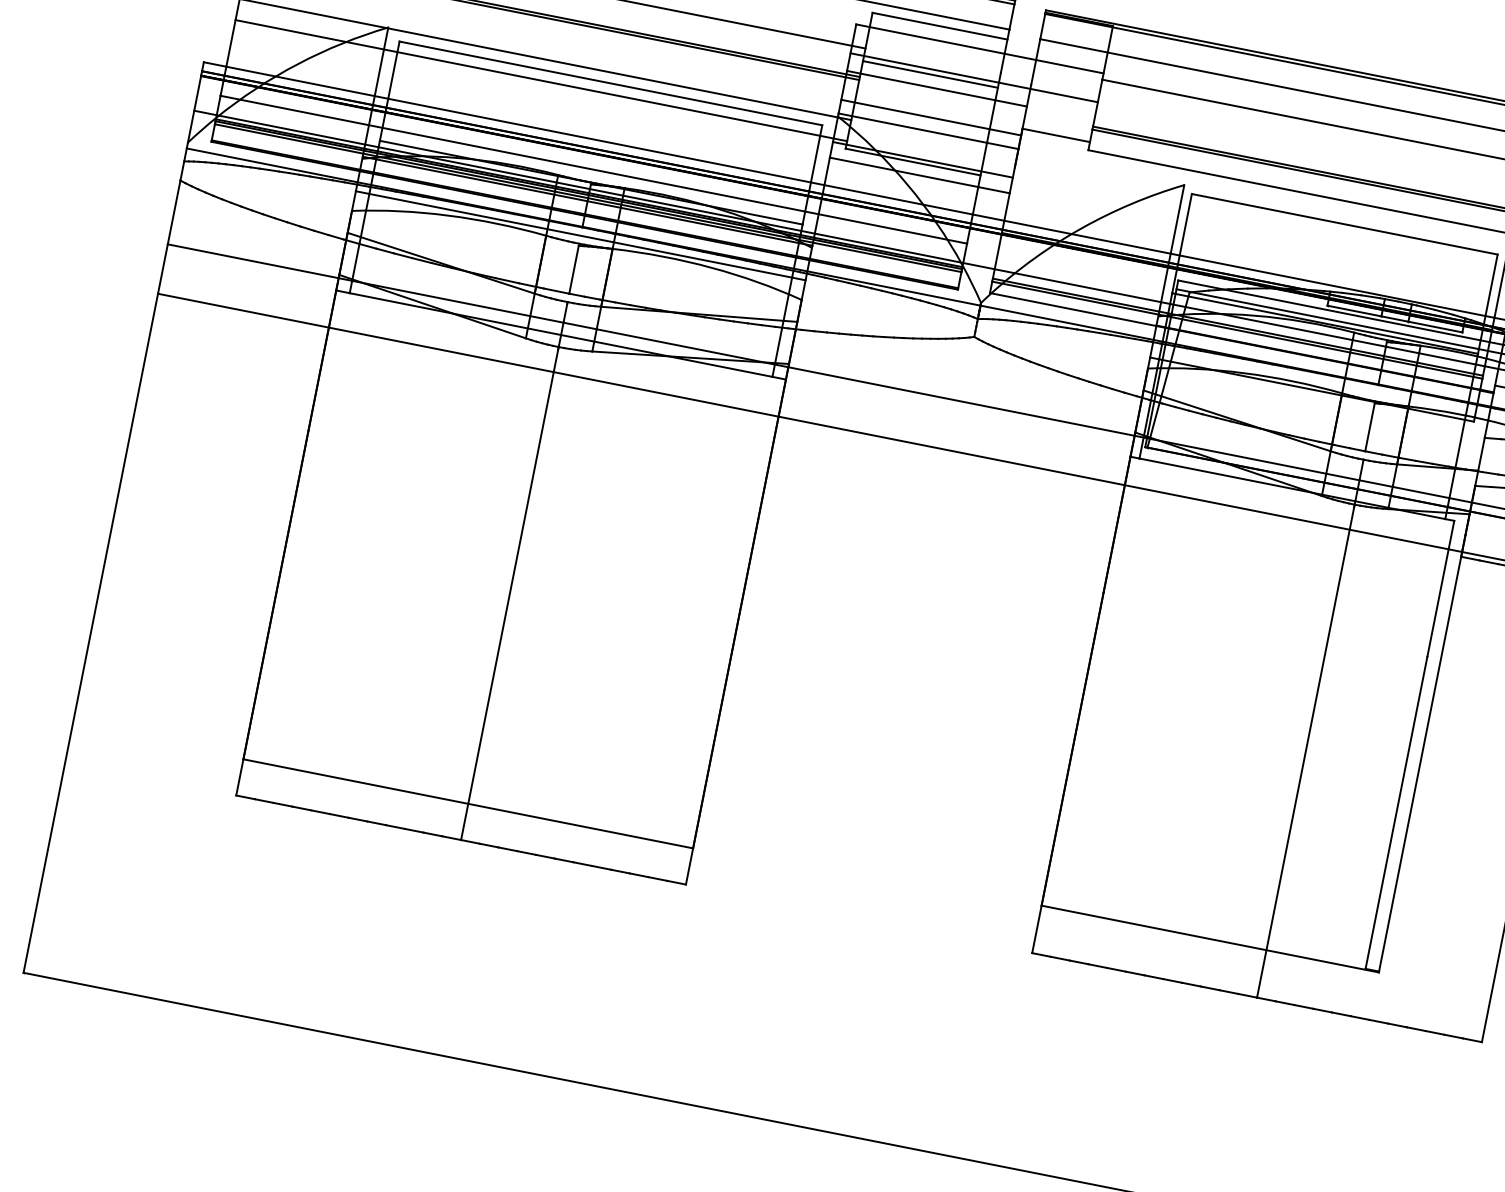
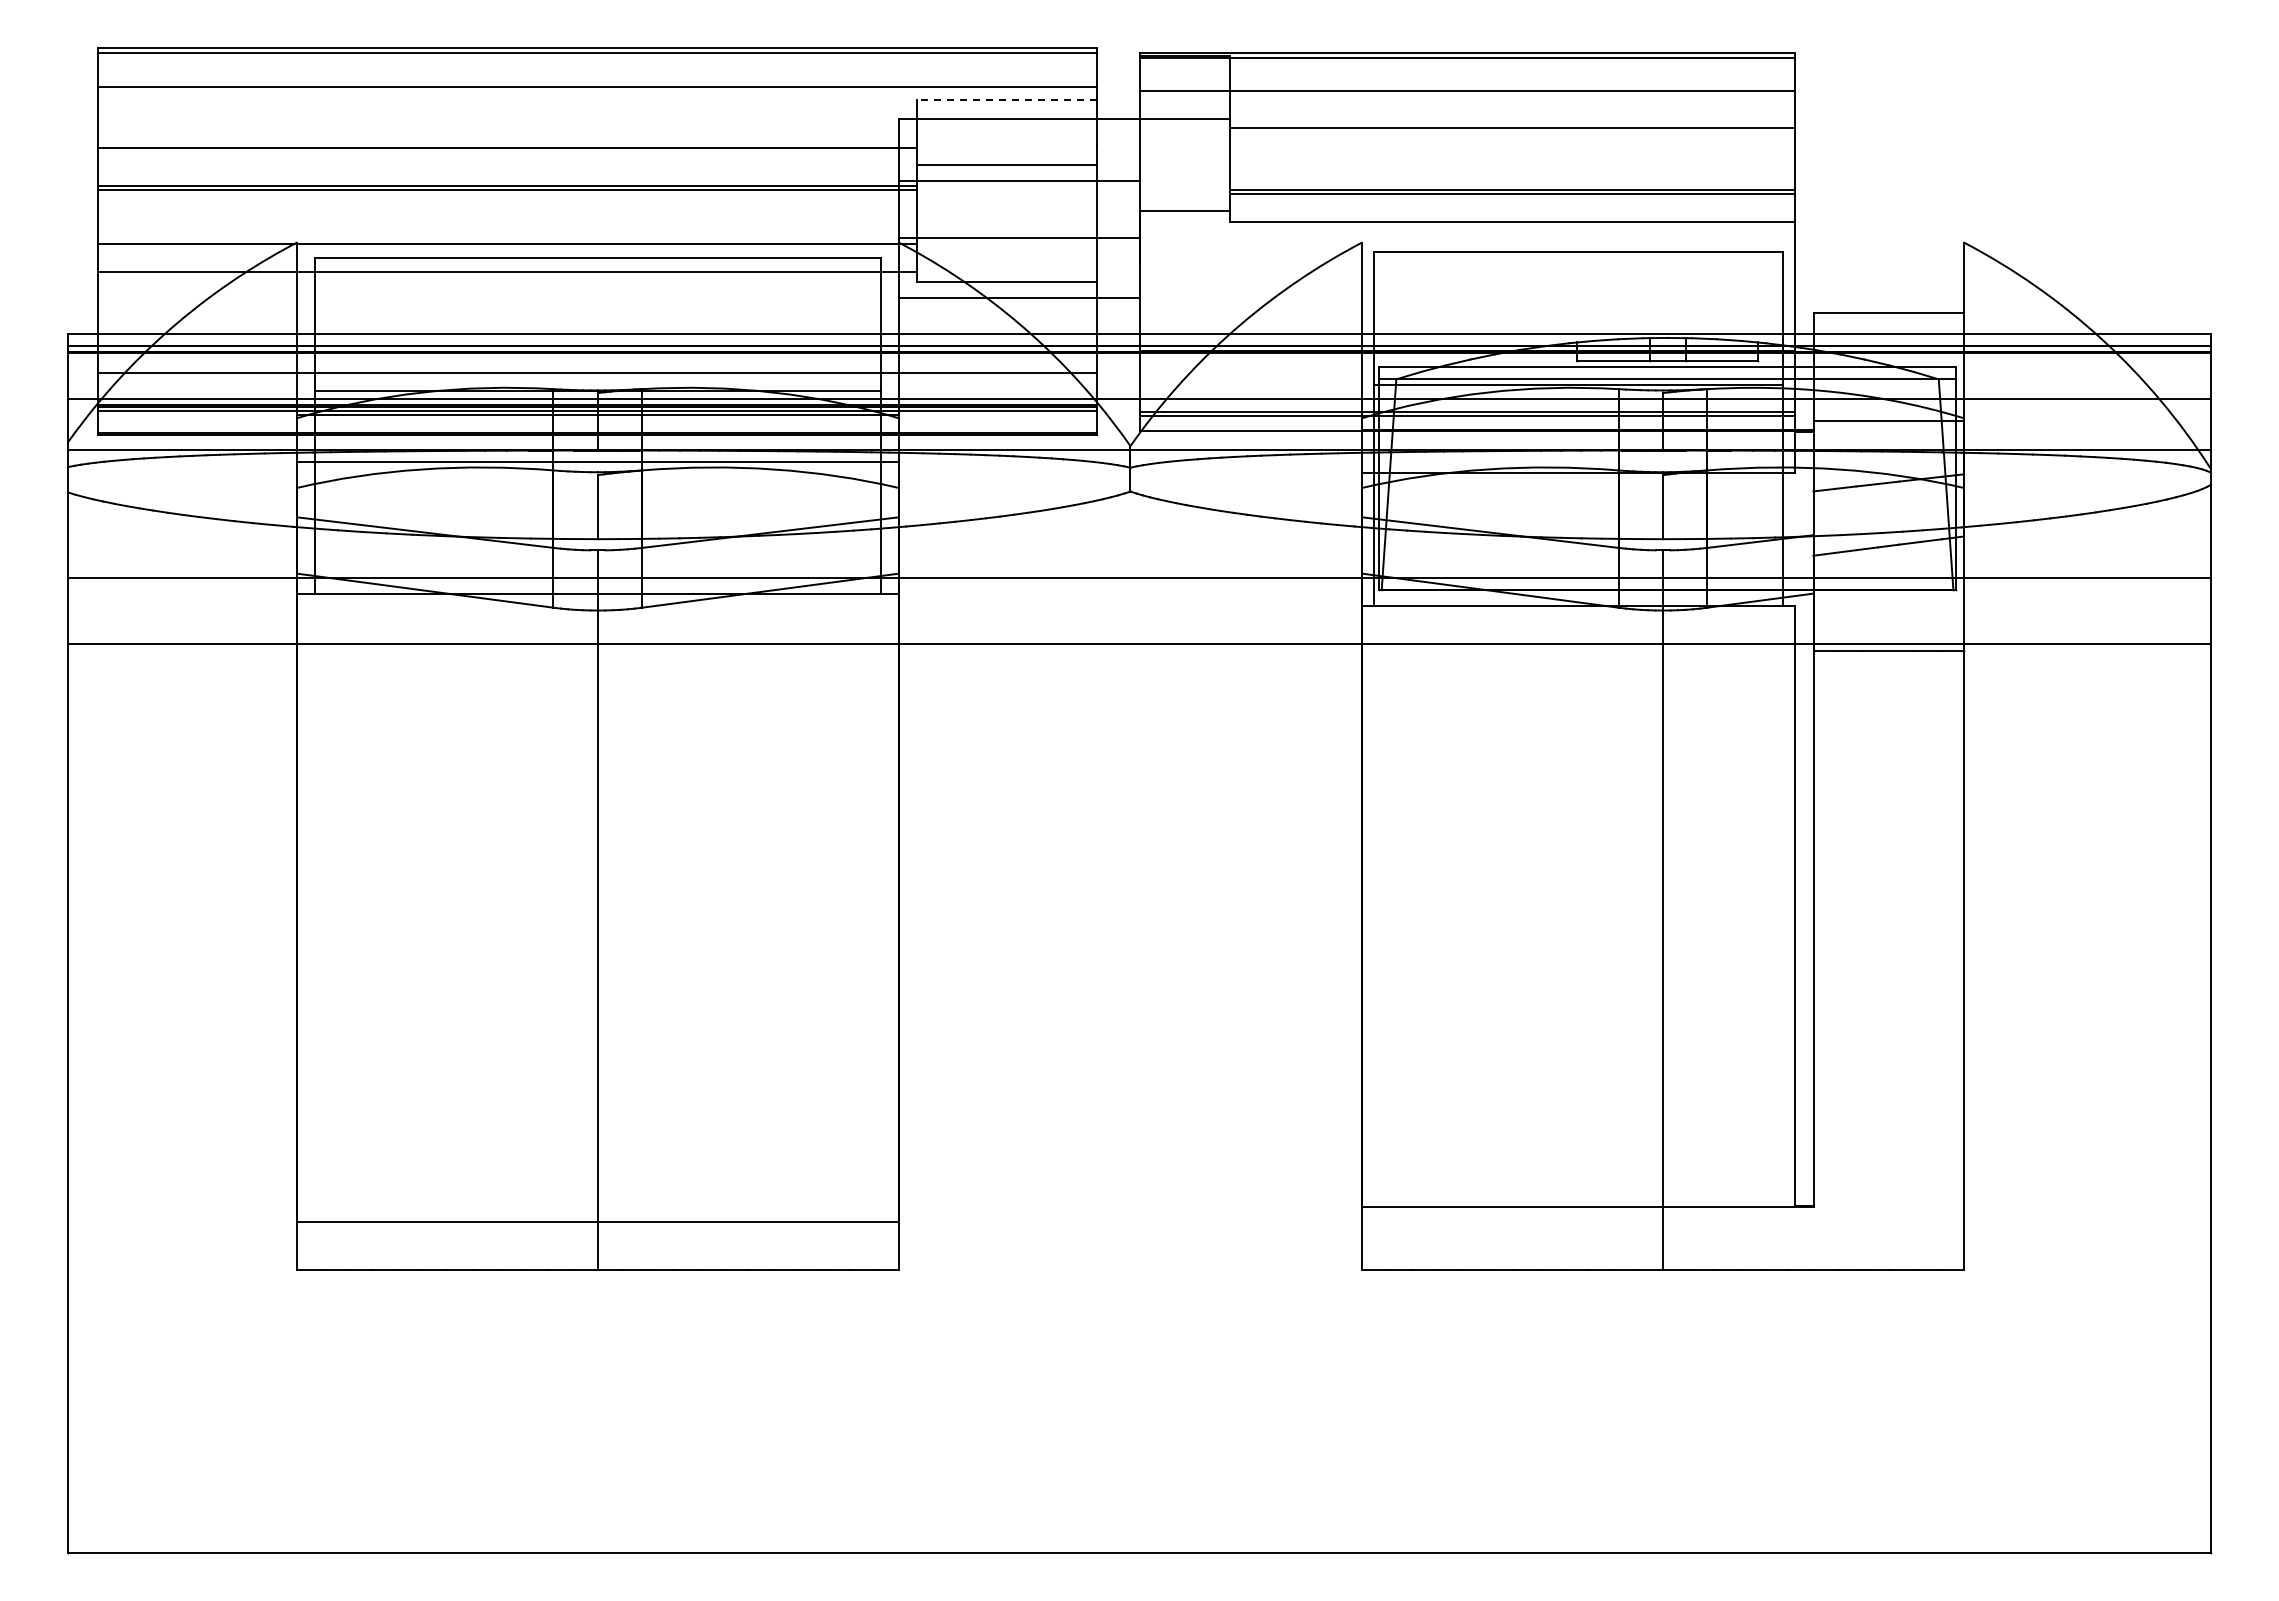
line: (939, 26) -> (1006, 100), solid -> dashed
line: (973, 77) -> (1063, 157), removed
line: (930, 117) -> (1018, 220), removed
line: (922, 159) -> (1018, 276), removed

